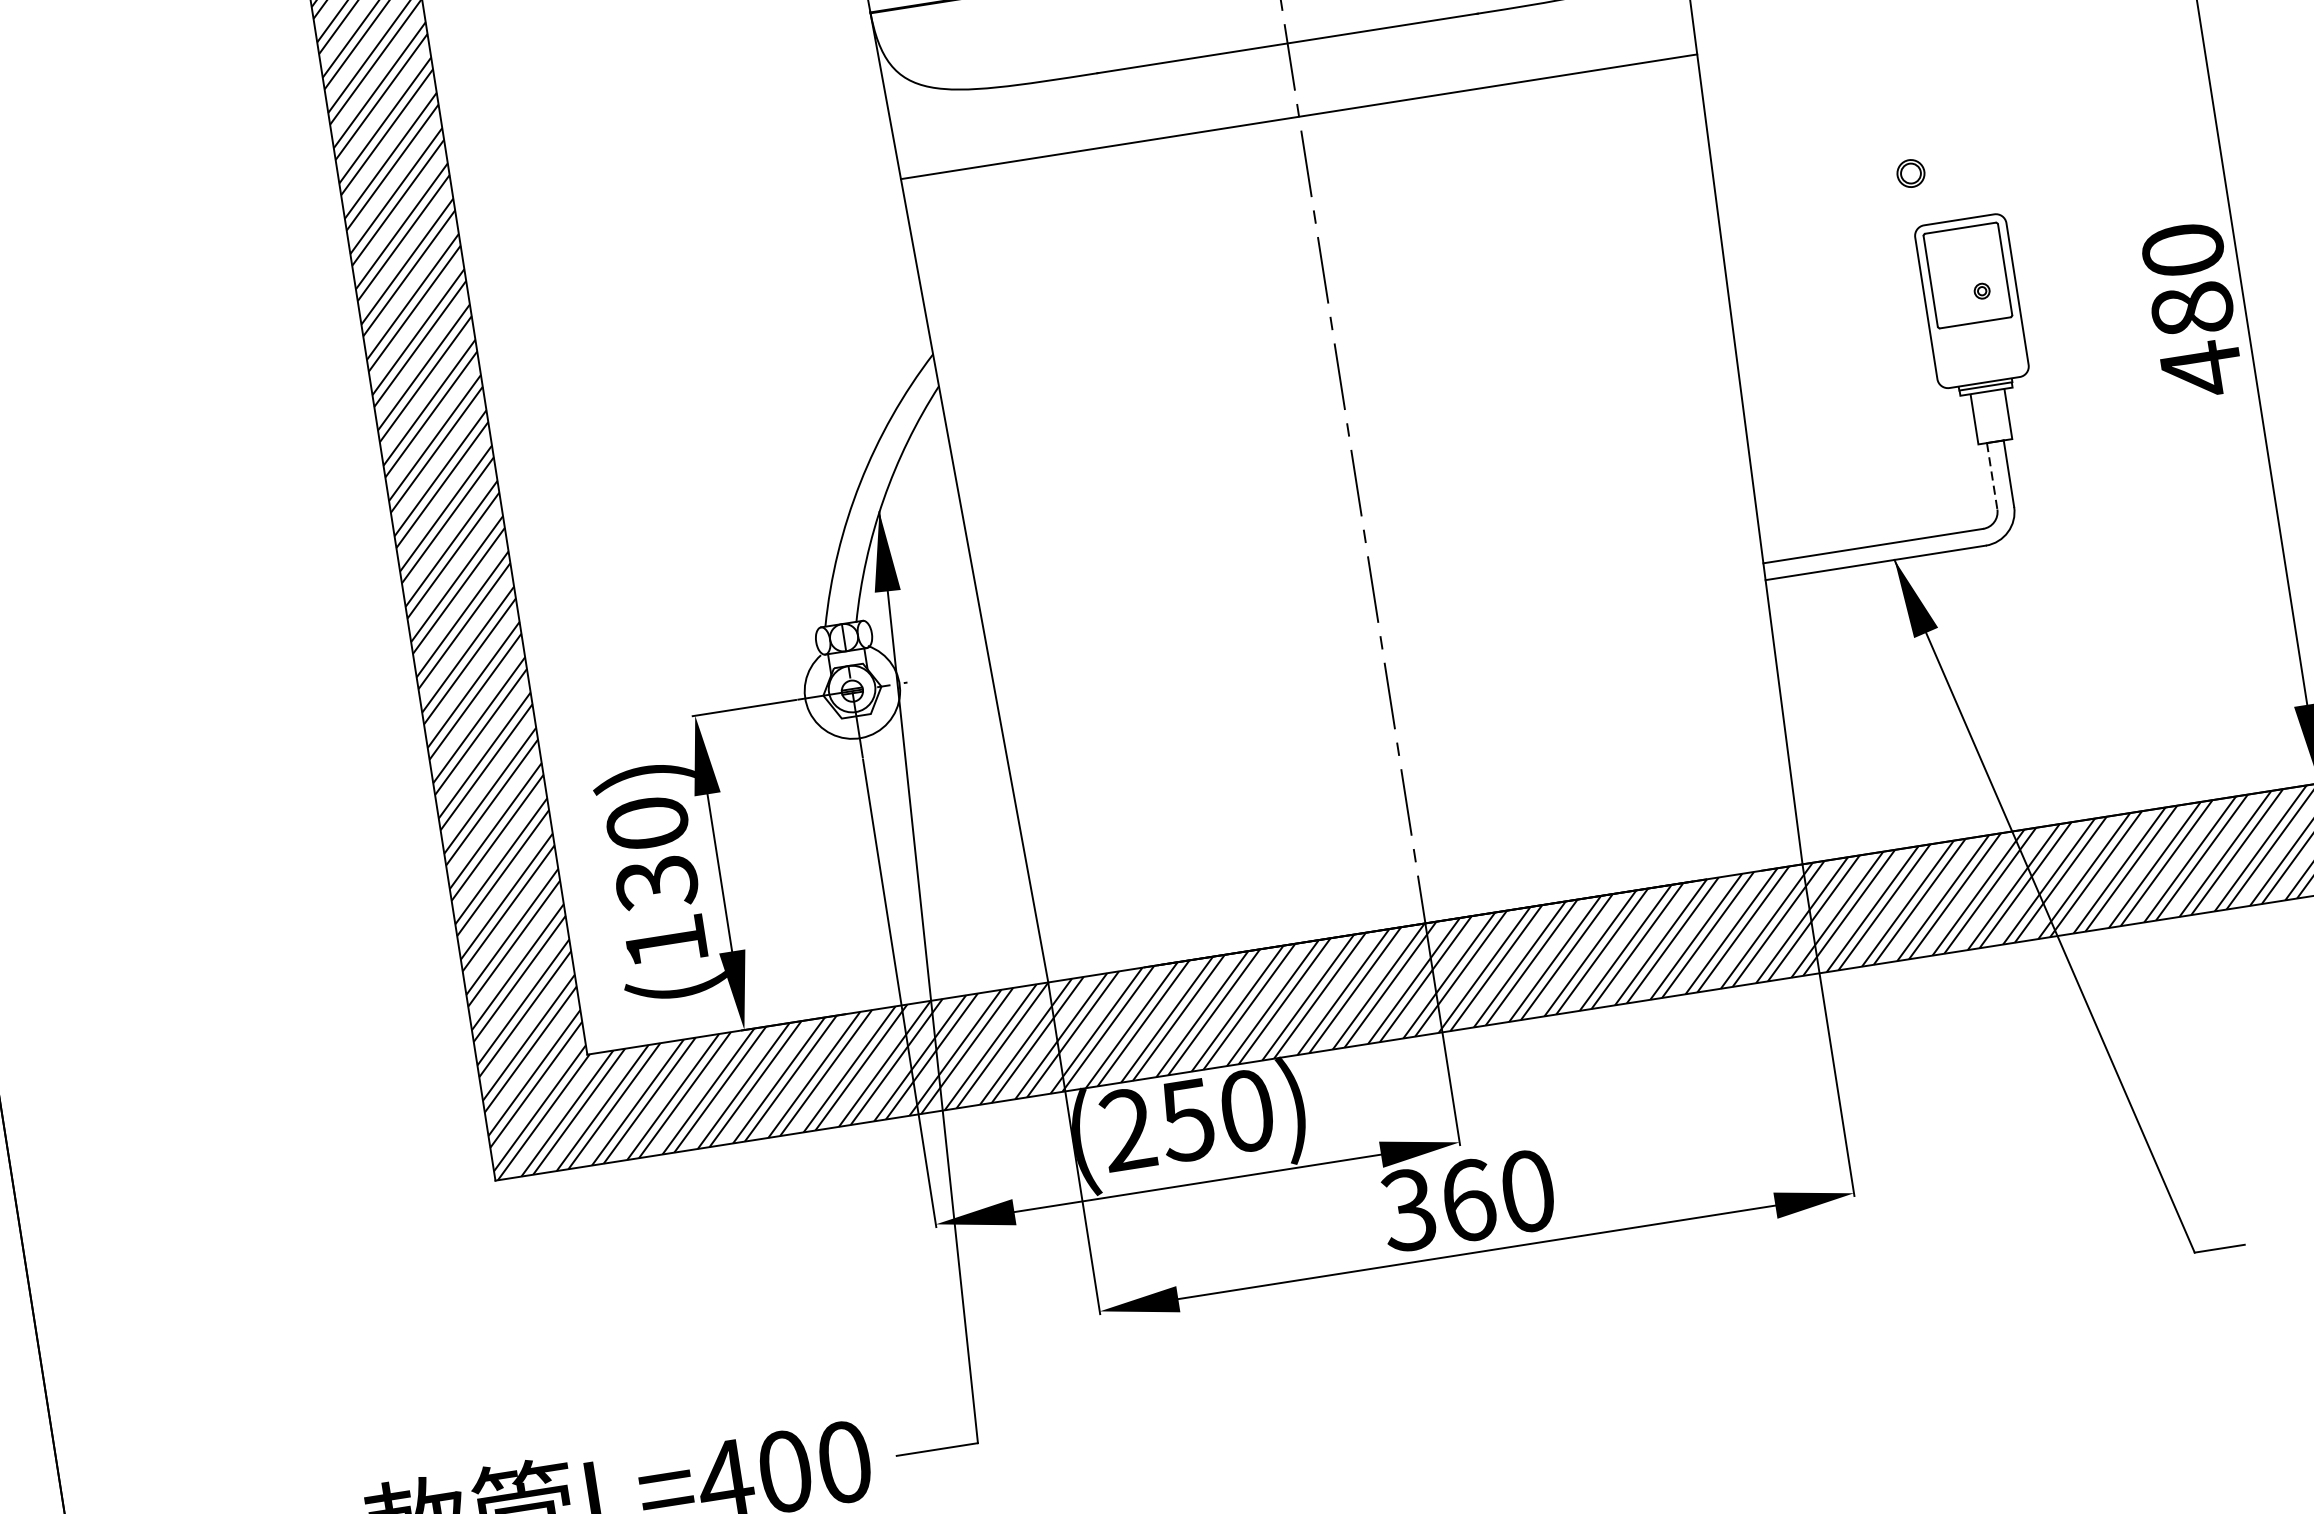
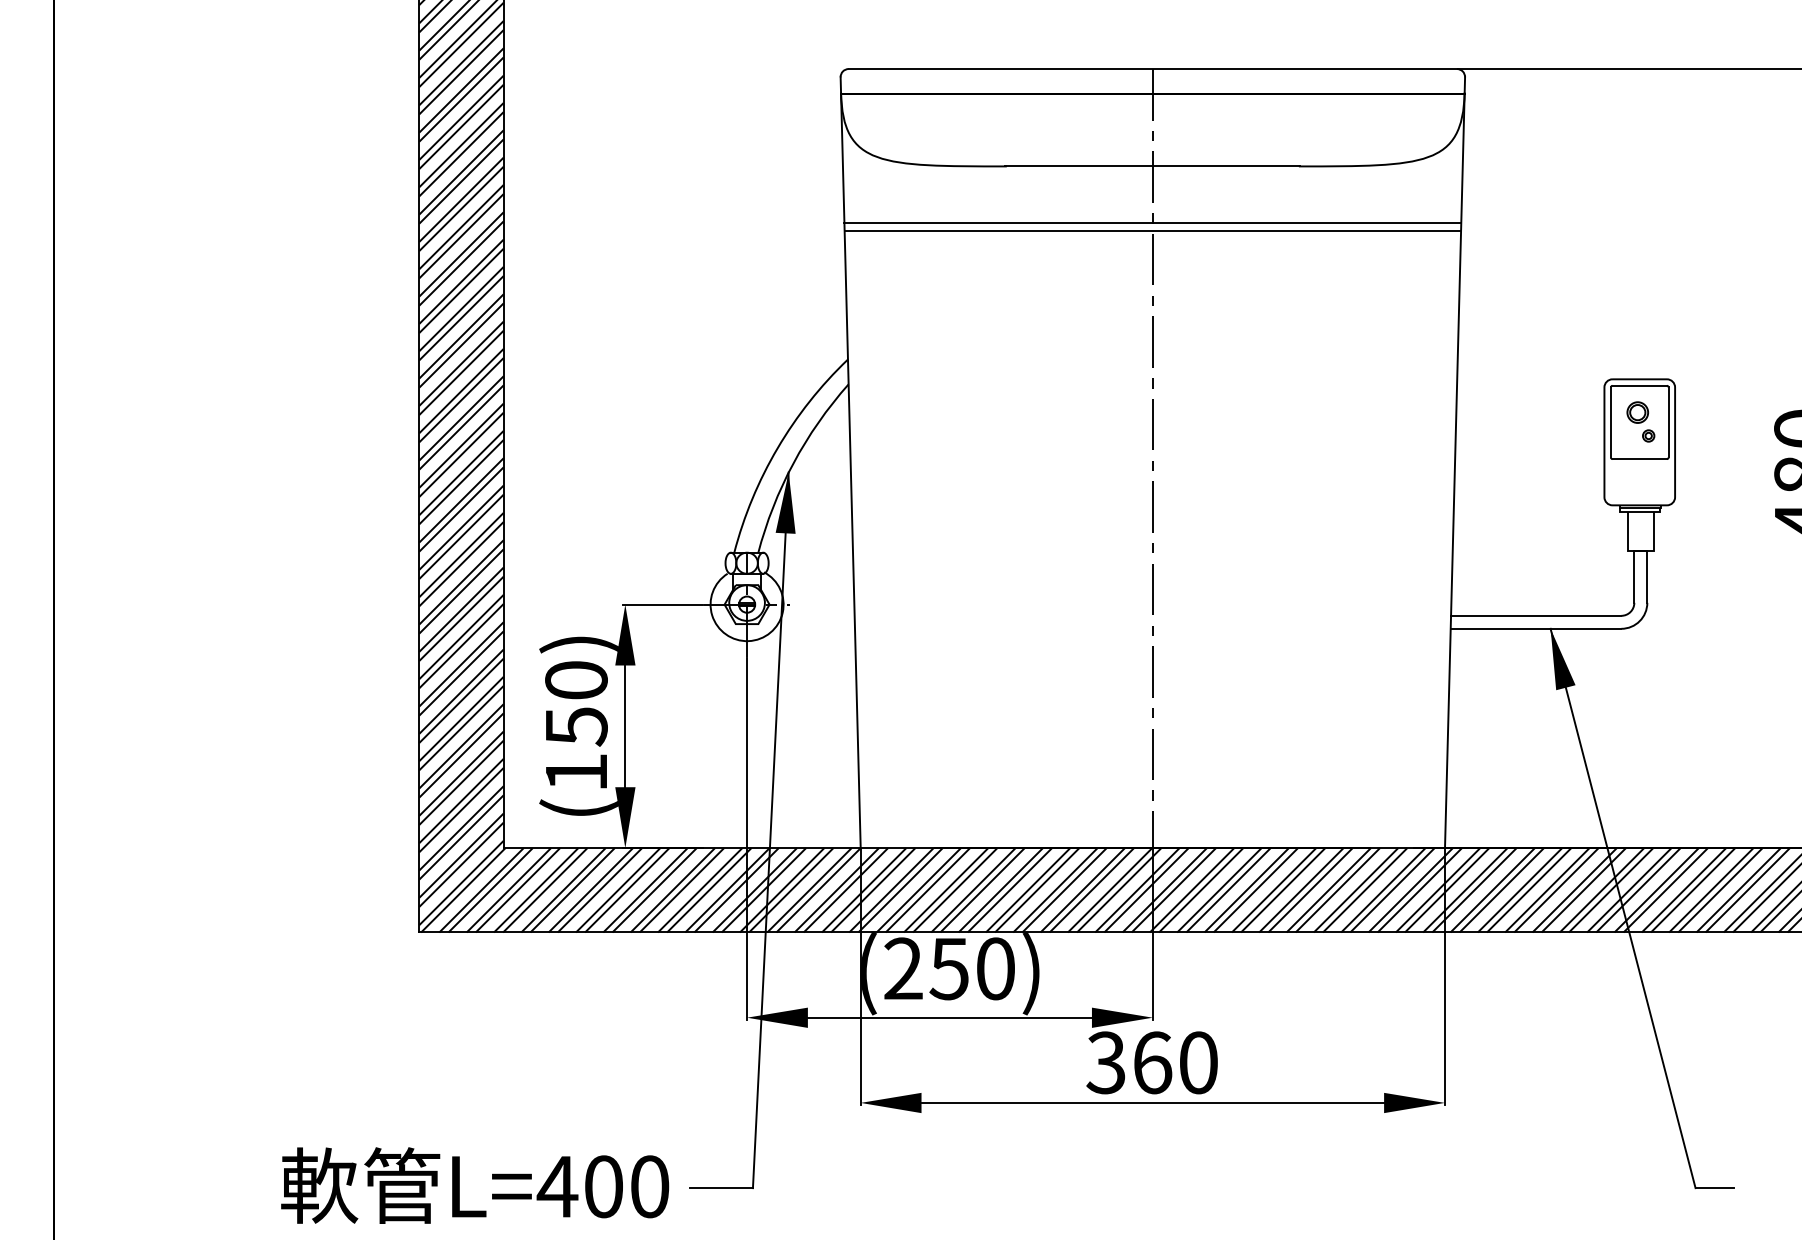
line: (1300, 127) -> (1152, 231), added
part: (1910, 173) -> (1637, 412), moved
line: (1992, 476) -> (1634, 577), dashed -> solid
text: (656, 882) -> (576, 726), (130) -> (150)

